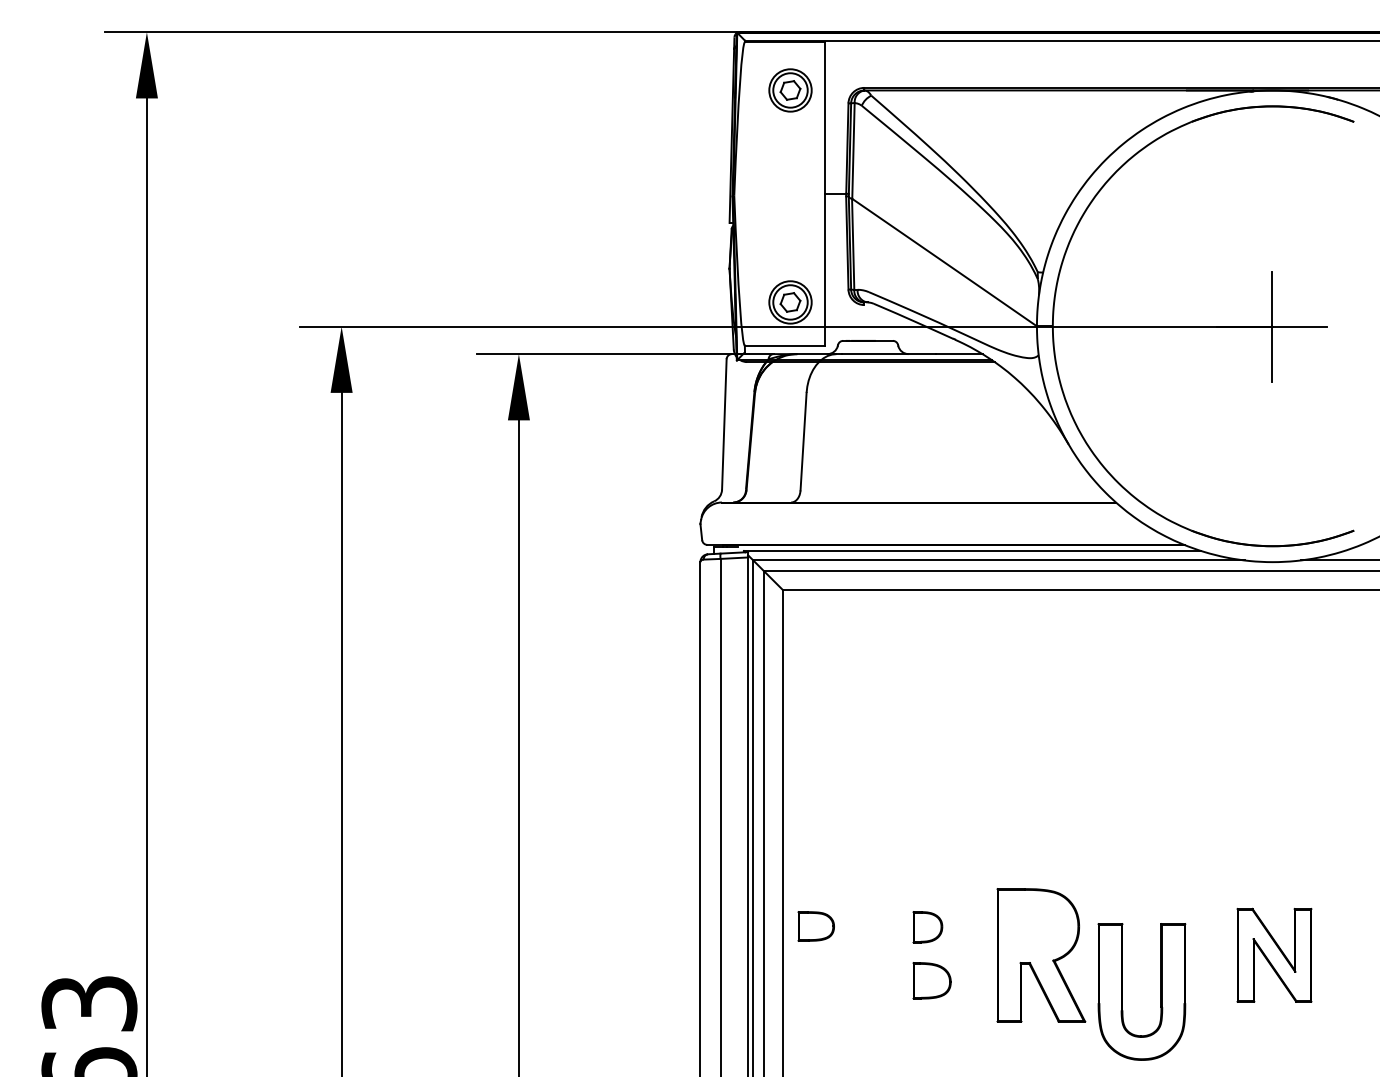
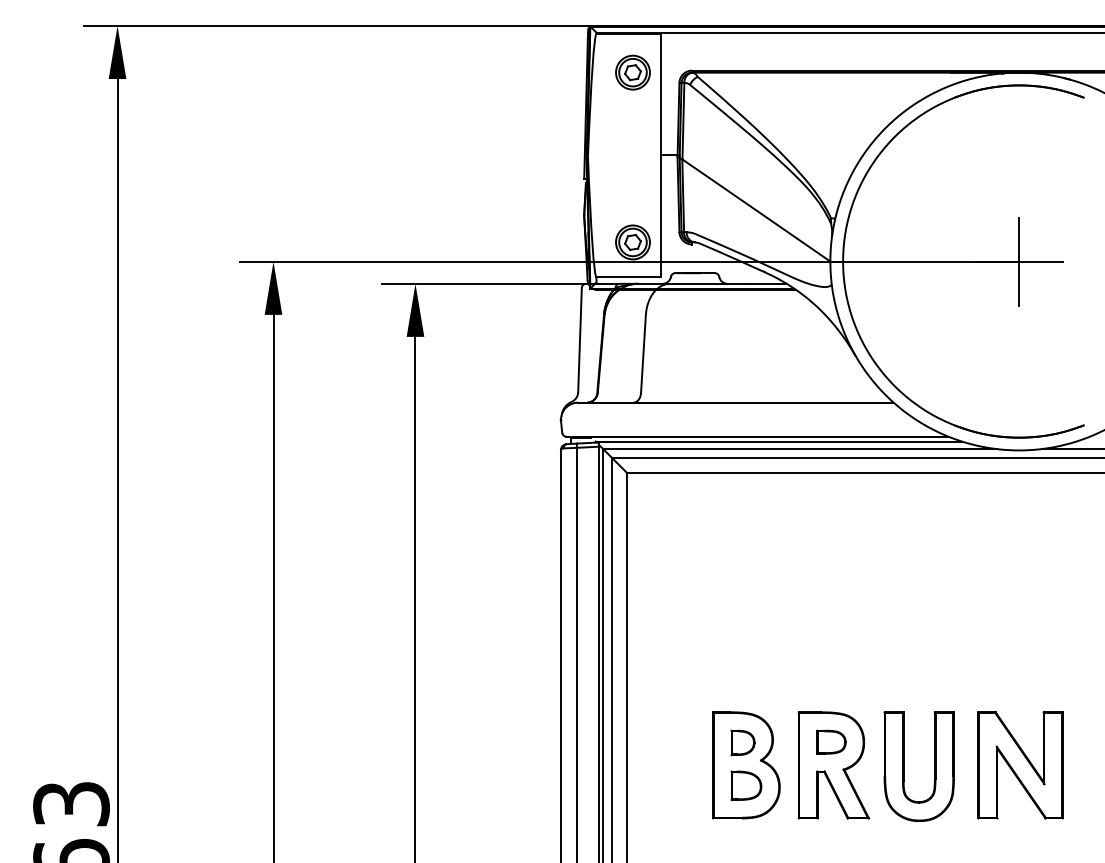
part: (815, 926) -> (830, 742), moved
part: (931, 955) -> (745, 765), added
part: (1274, 955) -> (1020, 765), size x1.43
part: (1122, 991) -> (903, 766), moved

